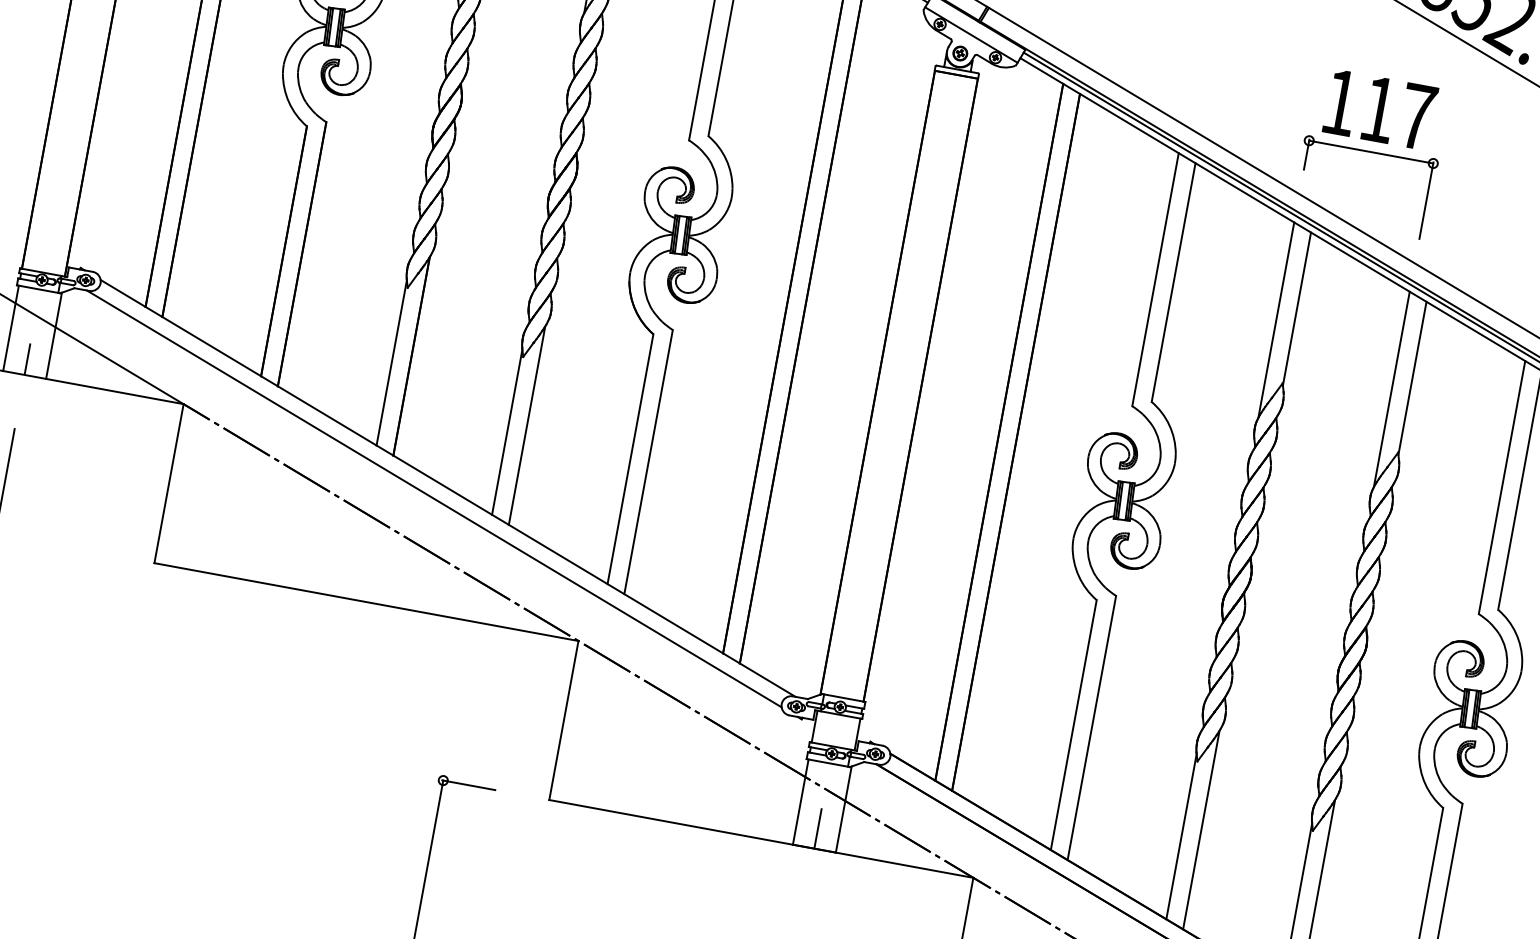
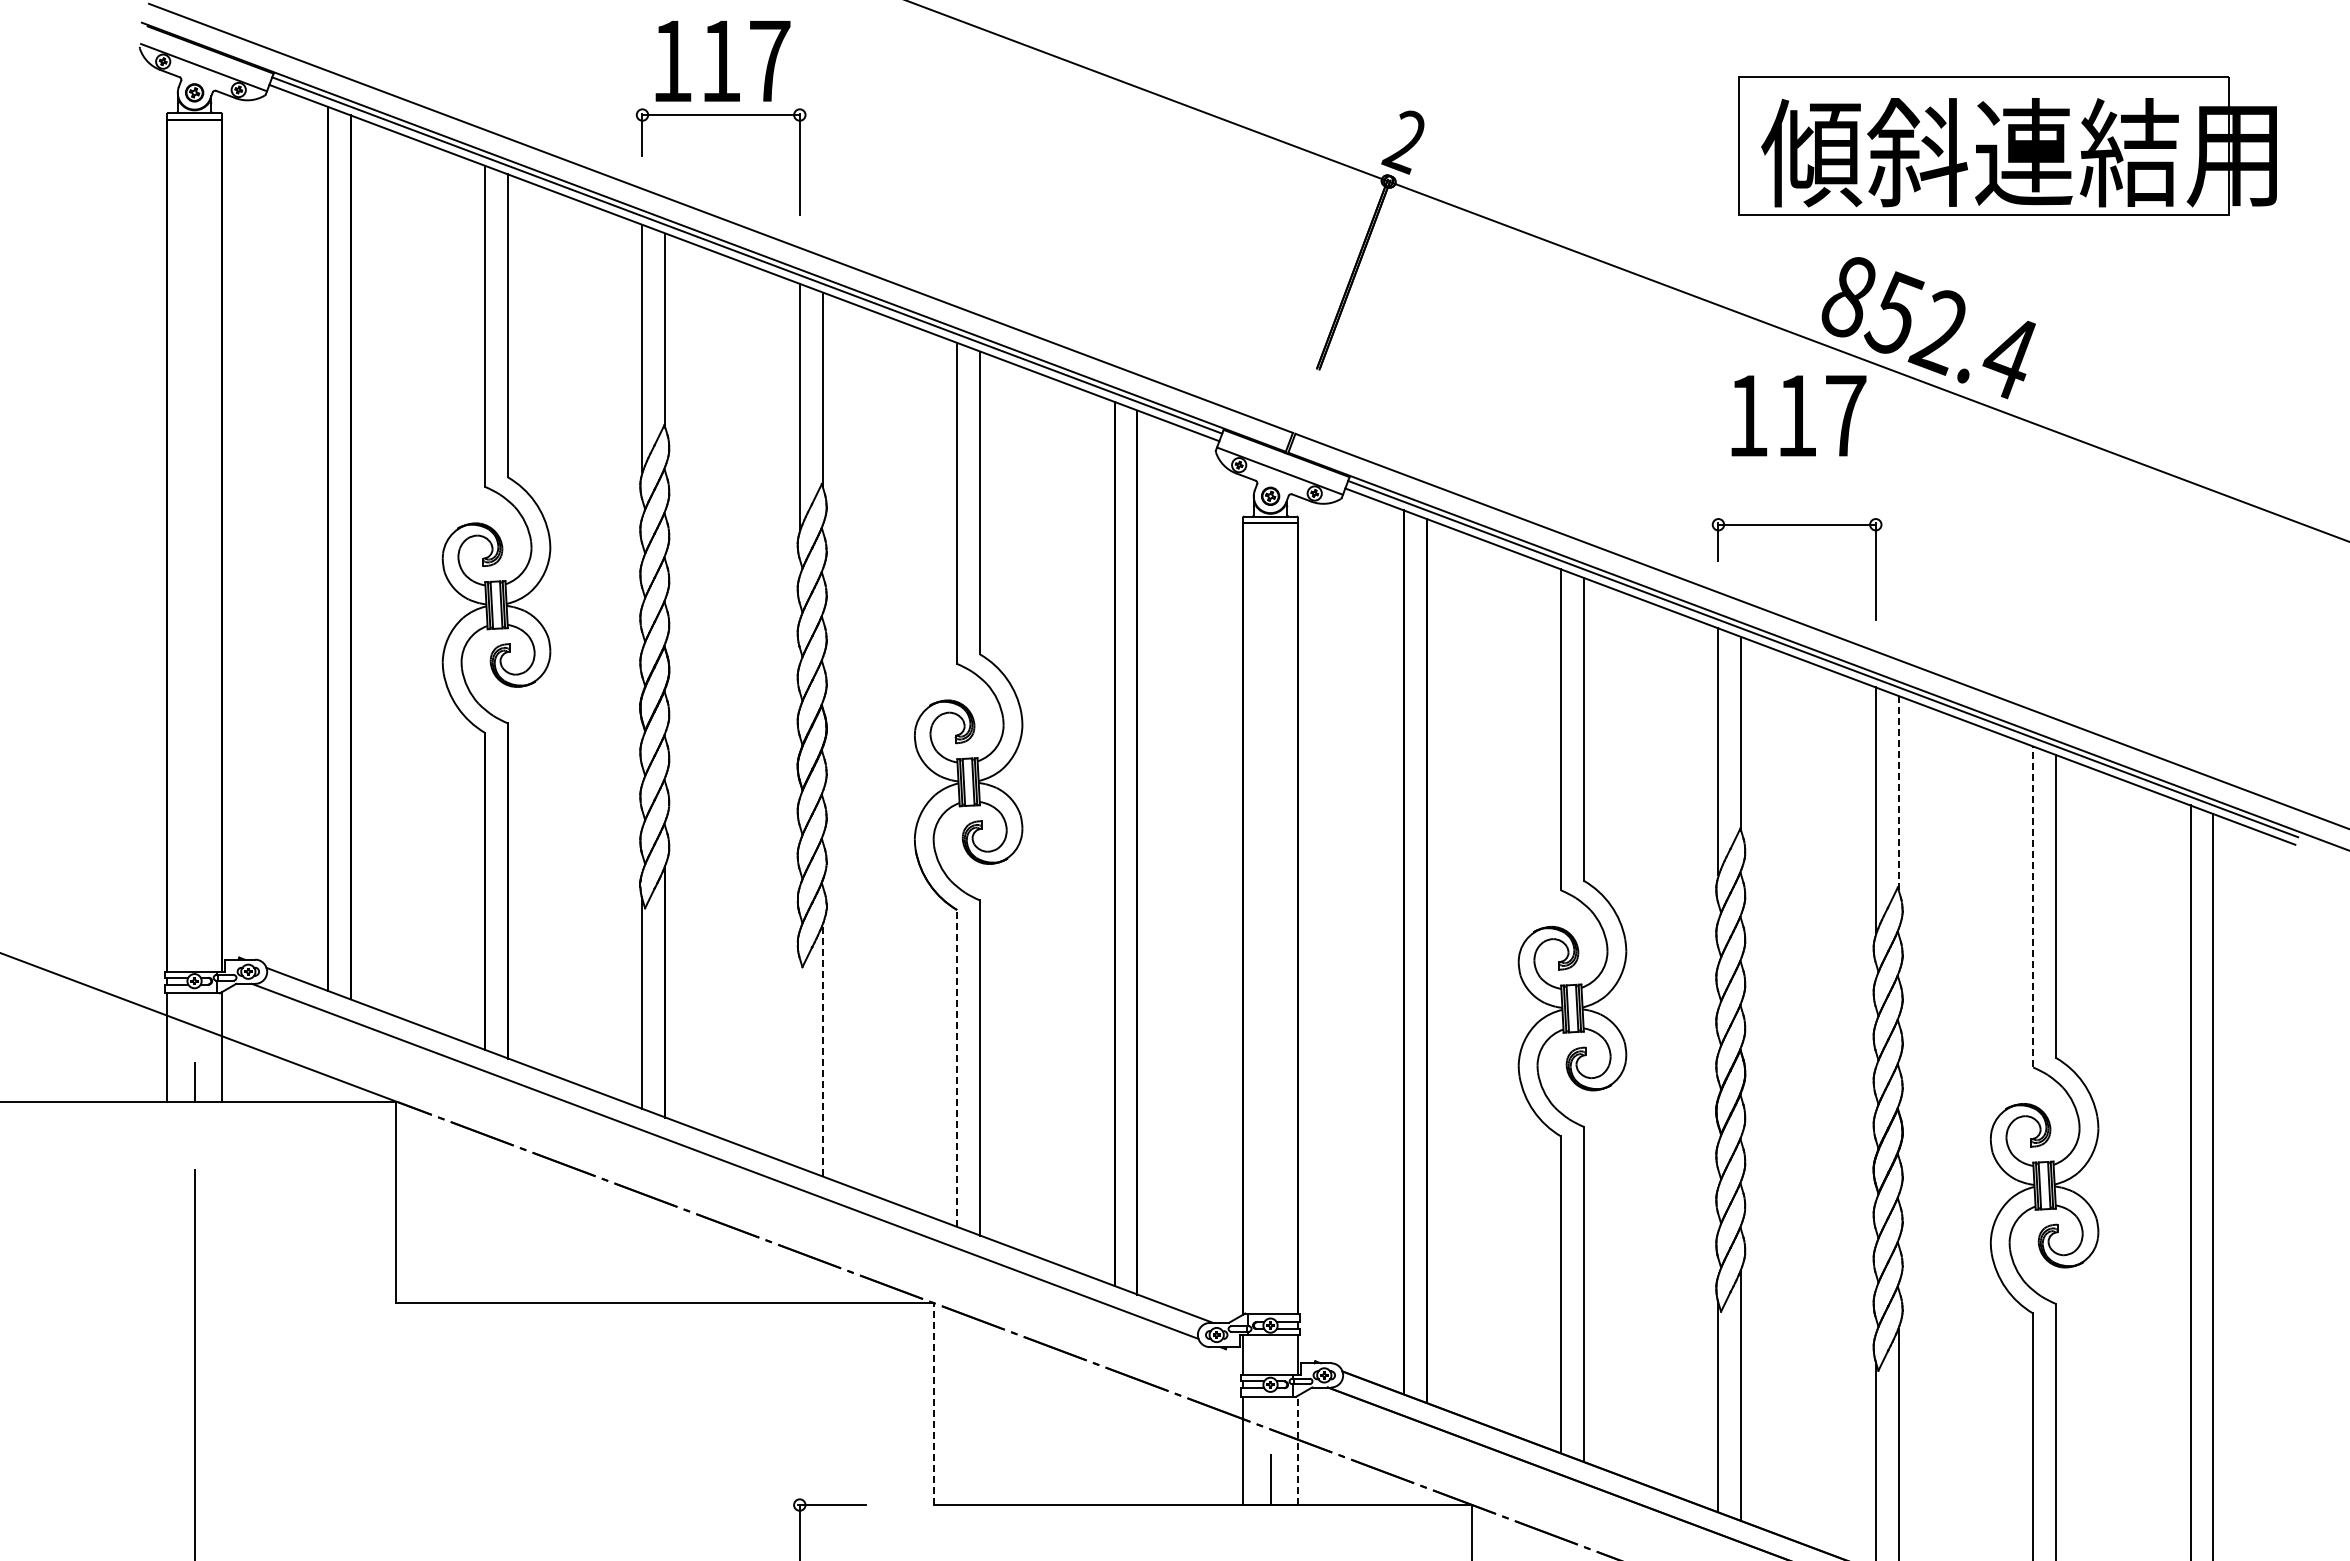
text: (1380, 109) -> (1798, 415), moved
line: (1412, 377) -> (1898, 792), solid -> dashed
line: (526, 425) -> (822, 1050), solid -> dashed
line: (506, 432) -> (799, 1063), removed
line: (630, 459) -> (957, 1068), solid -> dashed
line: (1502, 487) -> (2033, 906), solid -> dashed
line: (564, 720) -> (934, 1404), solid -> dashed
line: (843, 809) -> (1297, 1450), solid -> dashed

